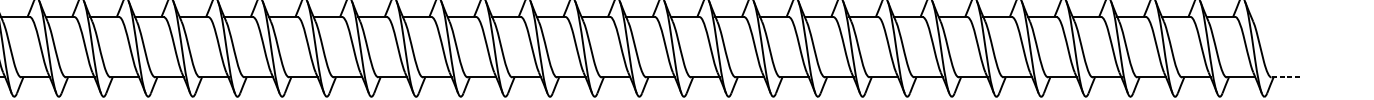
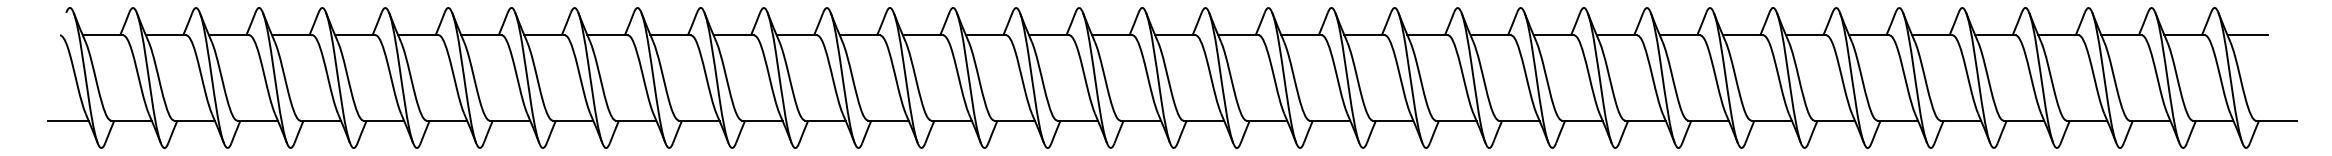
line: (1265, 17) -> (2247, 35), added
line: (1285, 77) -> (2275, 120), dashed -> solid

